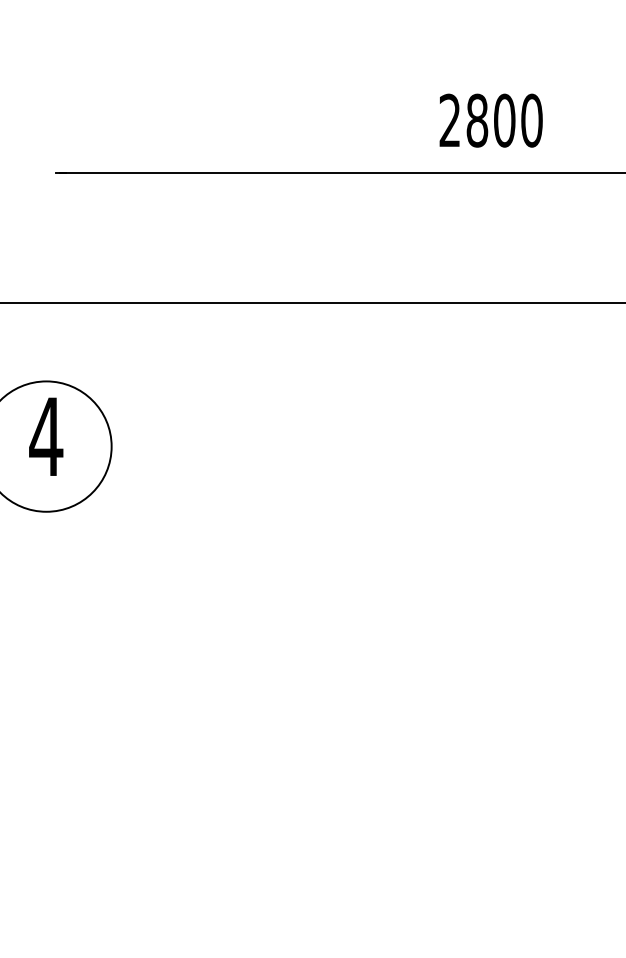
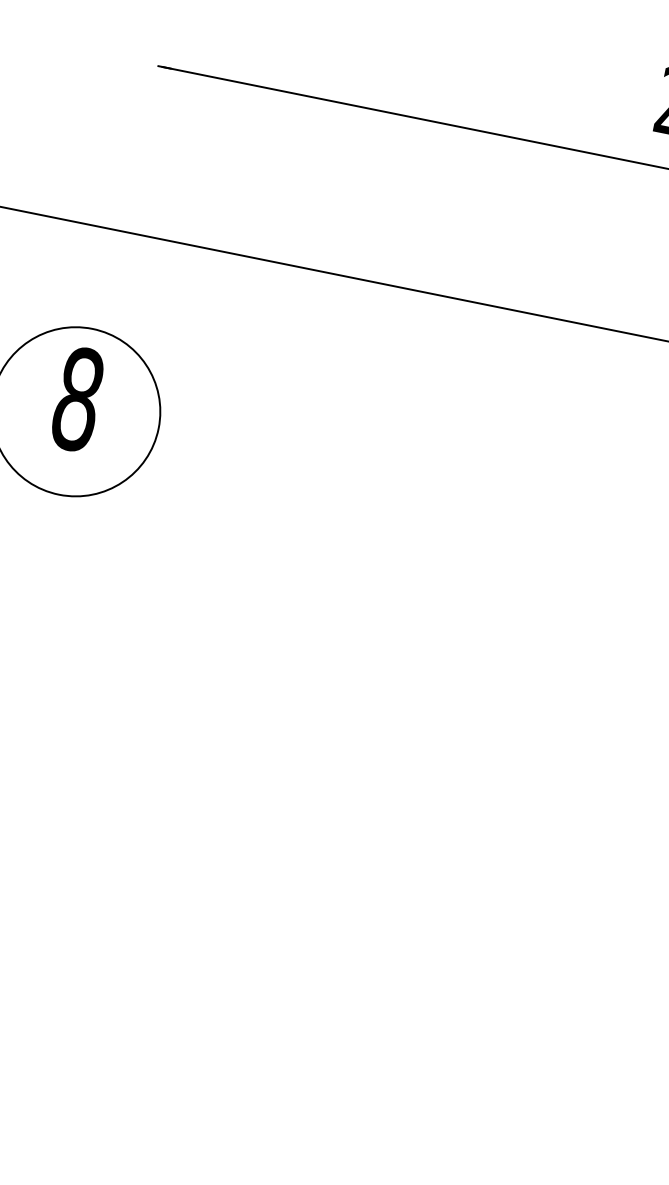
text: (46, 436) -> (78, 398), 4 -> 8

